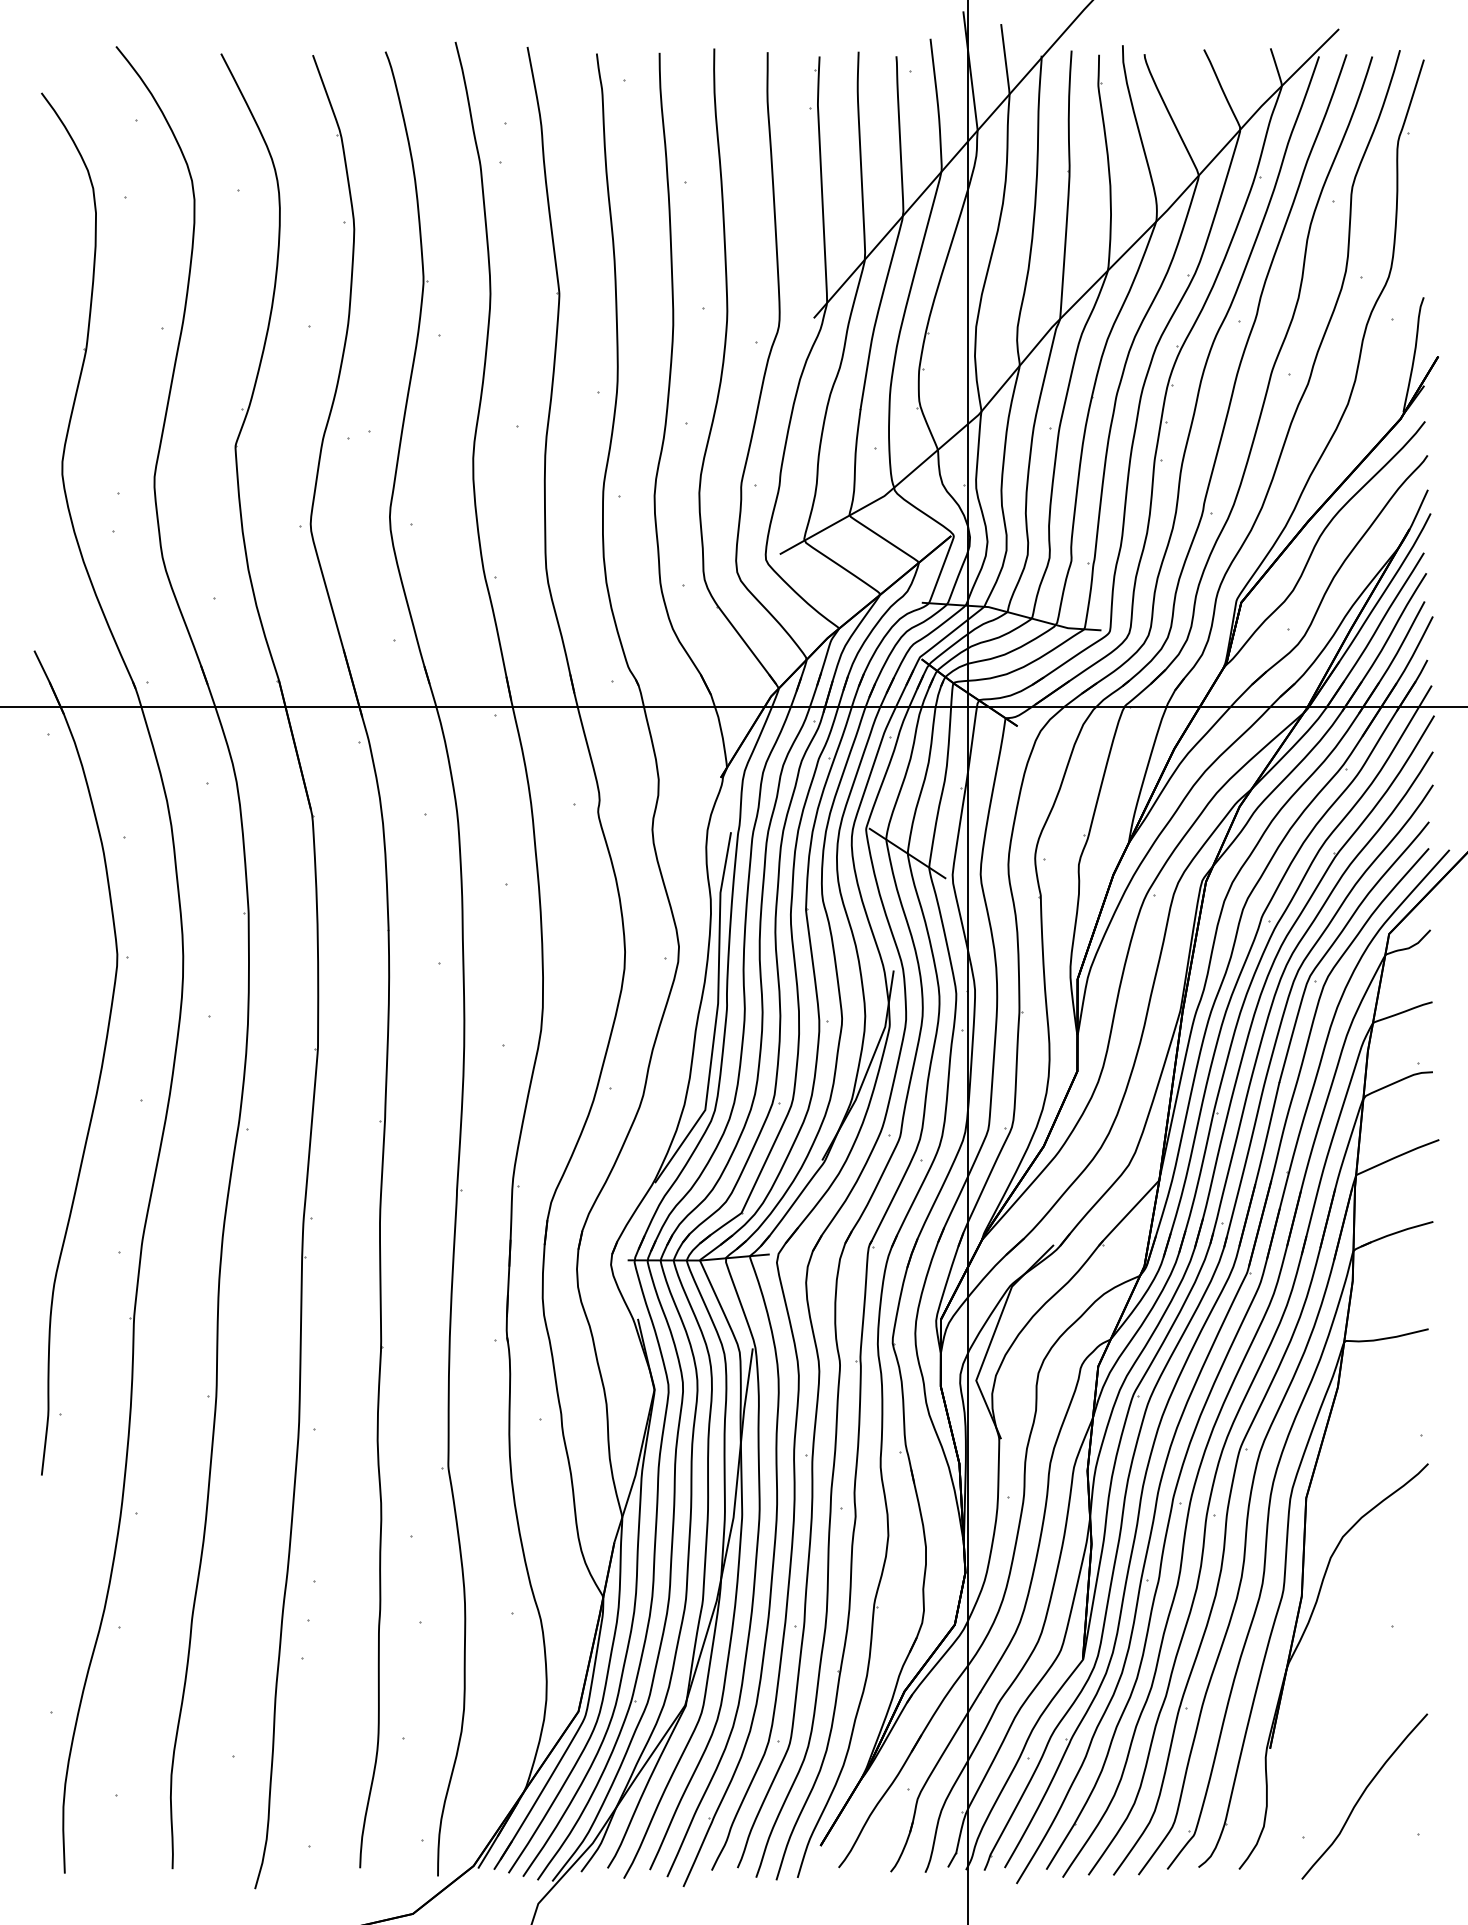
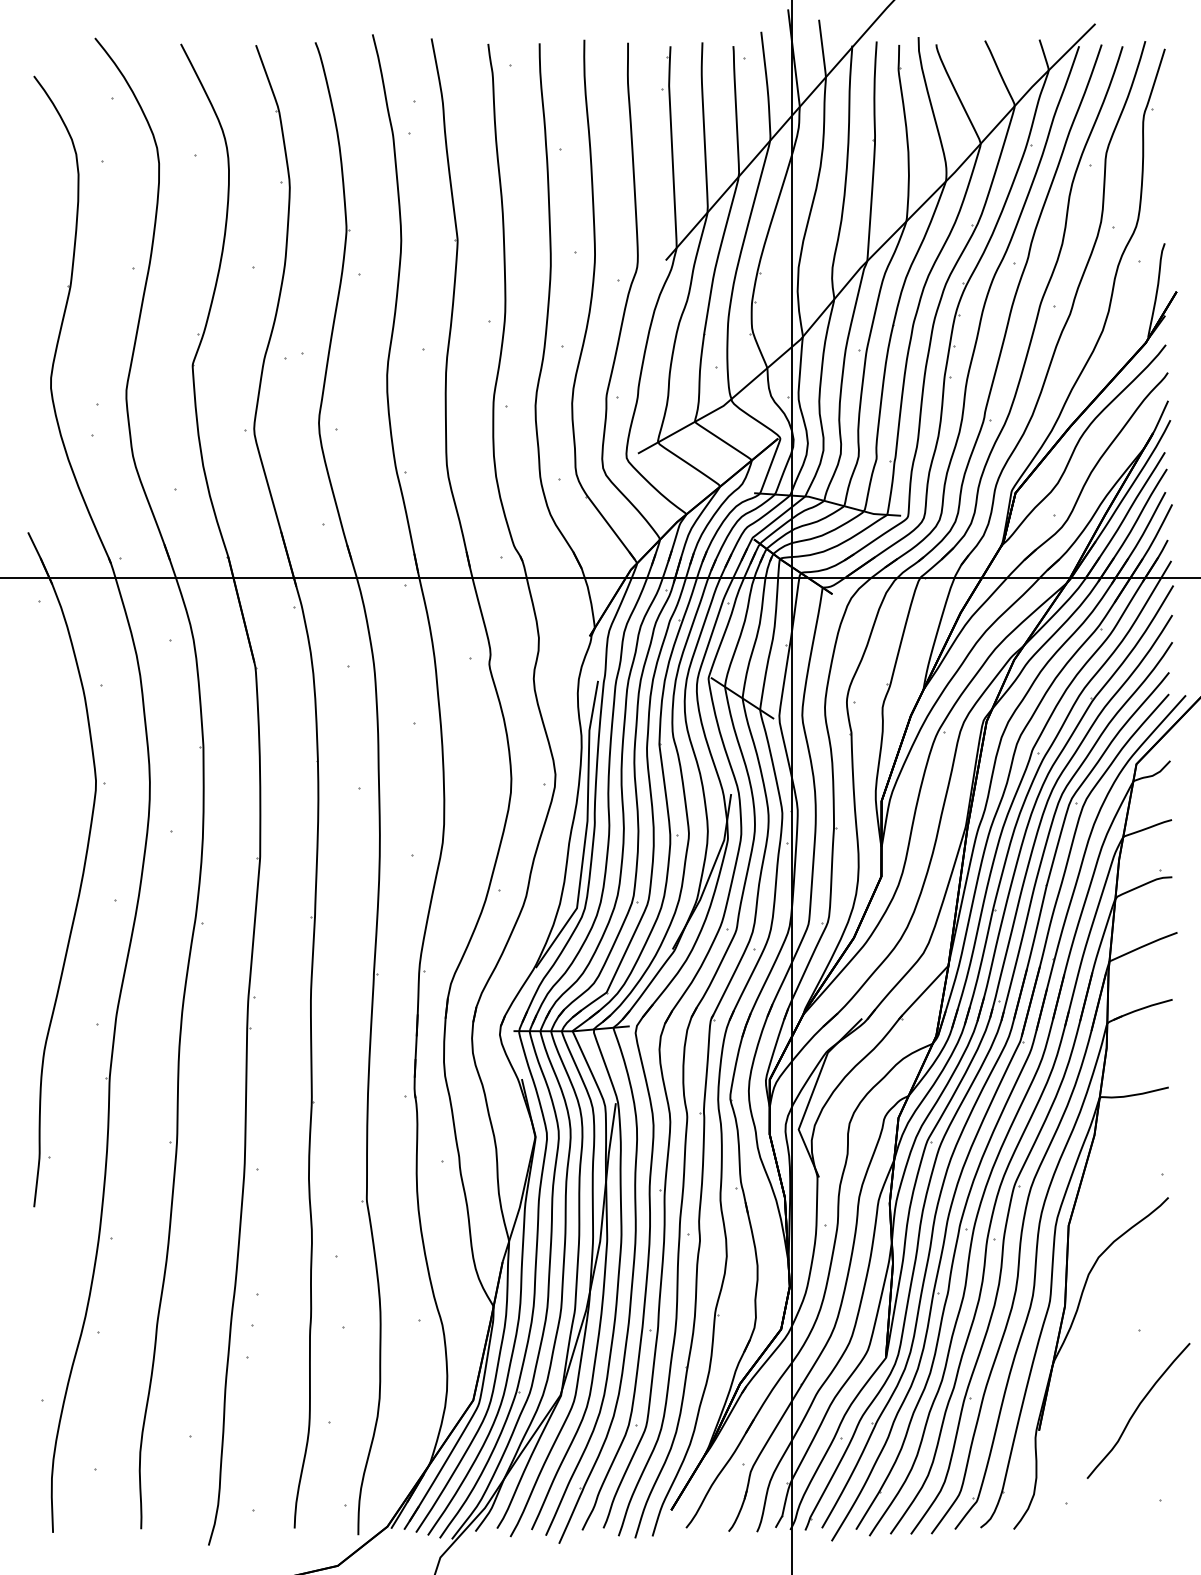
curve: (1362, 1796) -> (1136, 1410), moved

